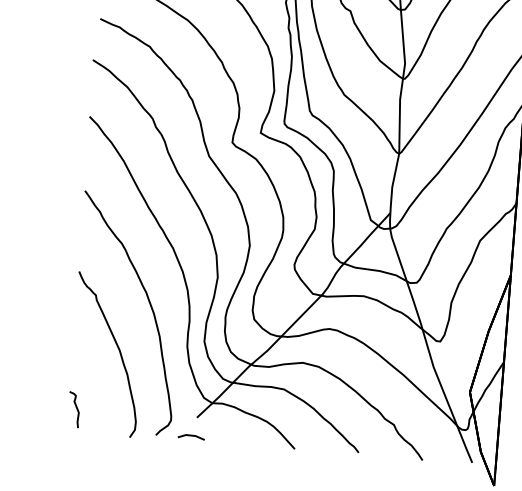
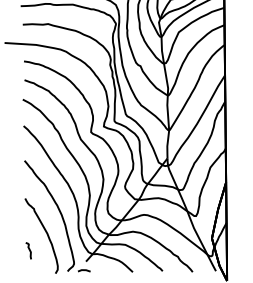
curve: (74, 406) -> (28, 249), moved

